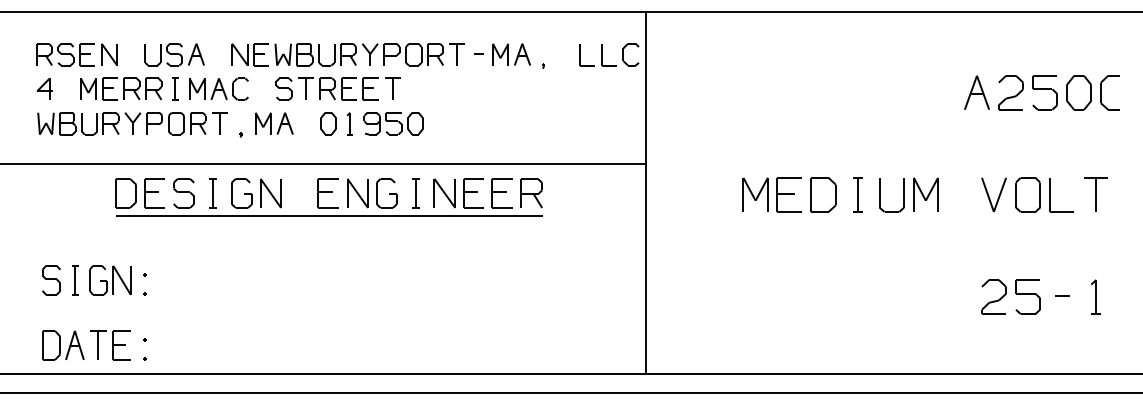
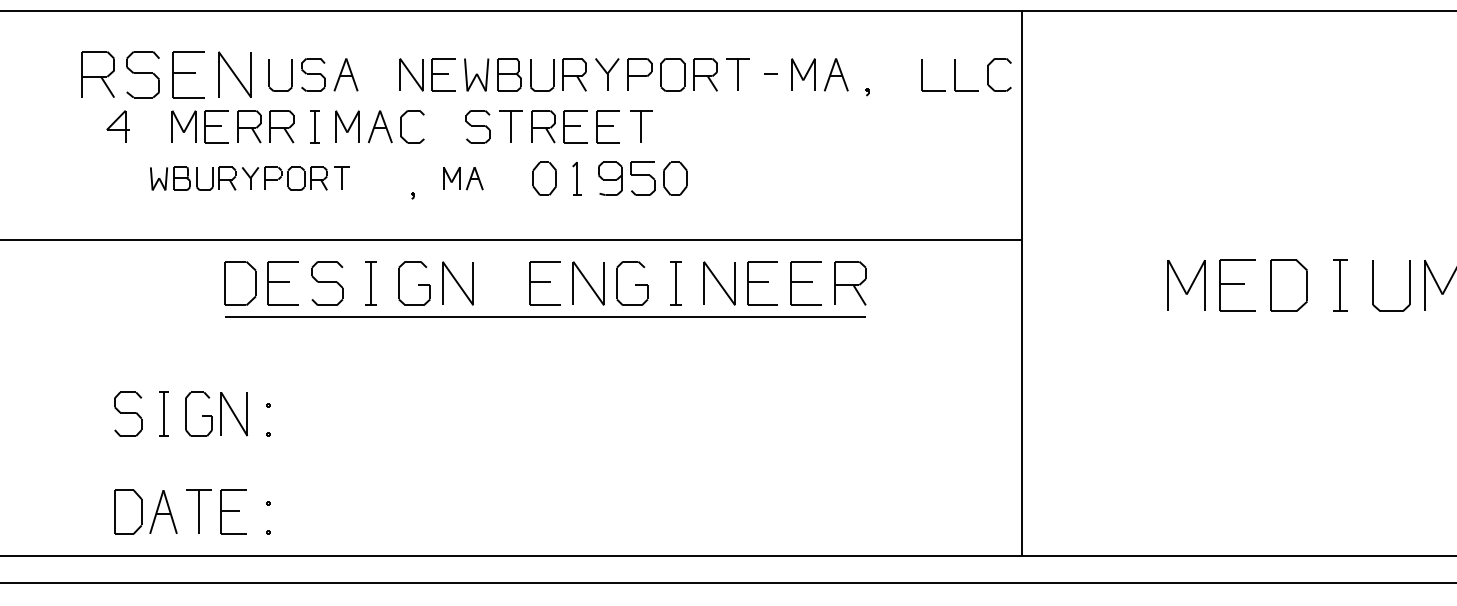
part: (76, 54) -> (165, 74), size x1.4
part: (132, 123) -> (250, 178), size x0.7
part: (274, 123) -> (463, 178), size x0.7

